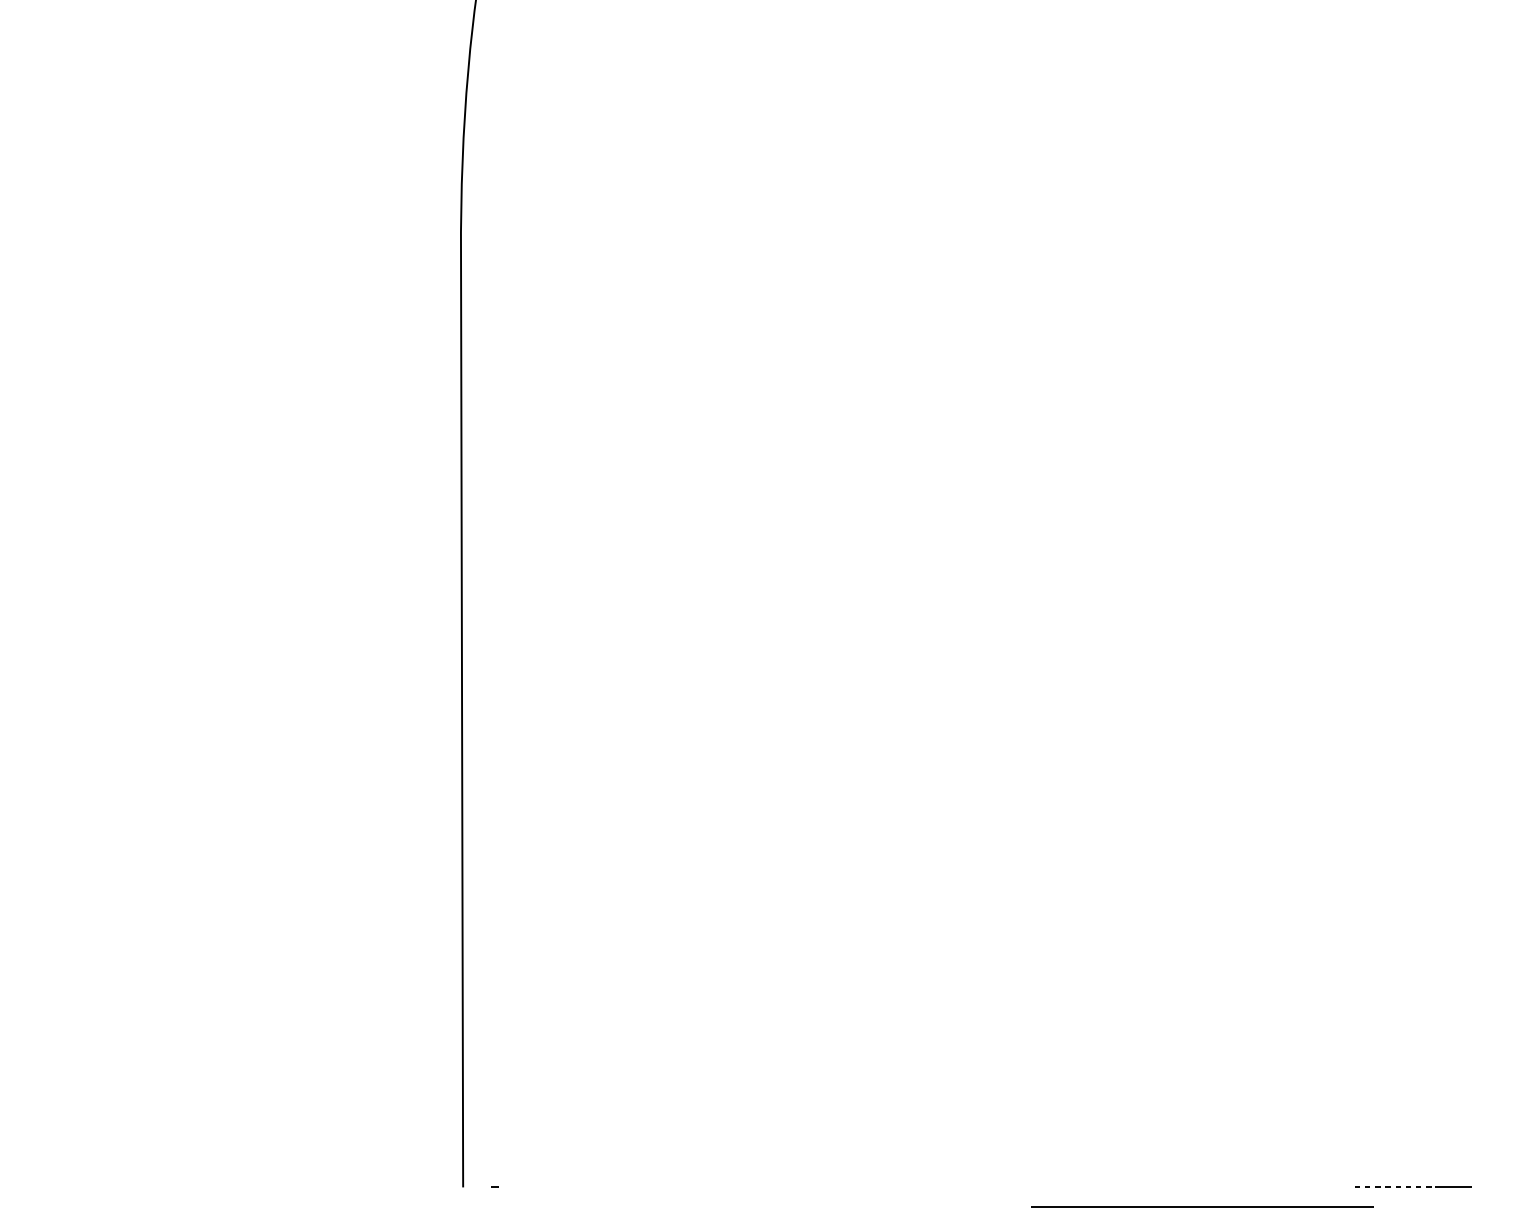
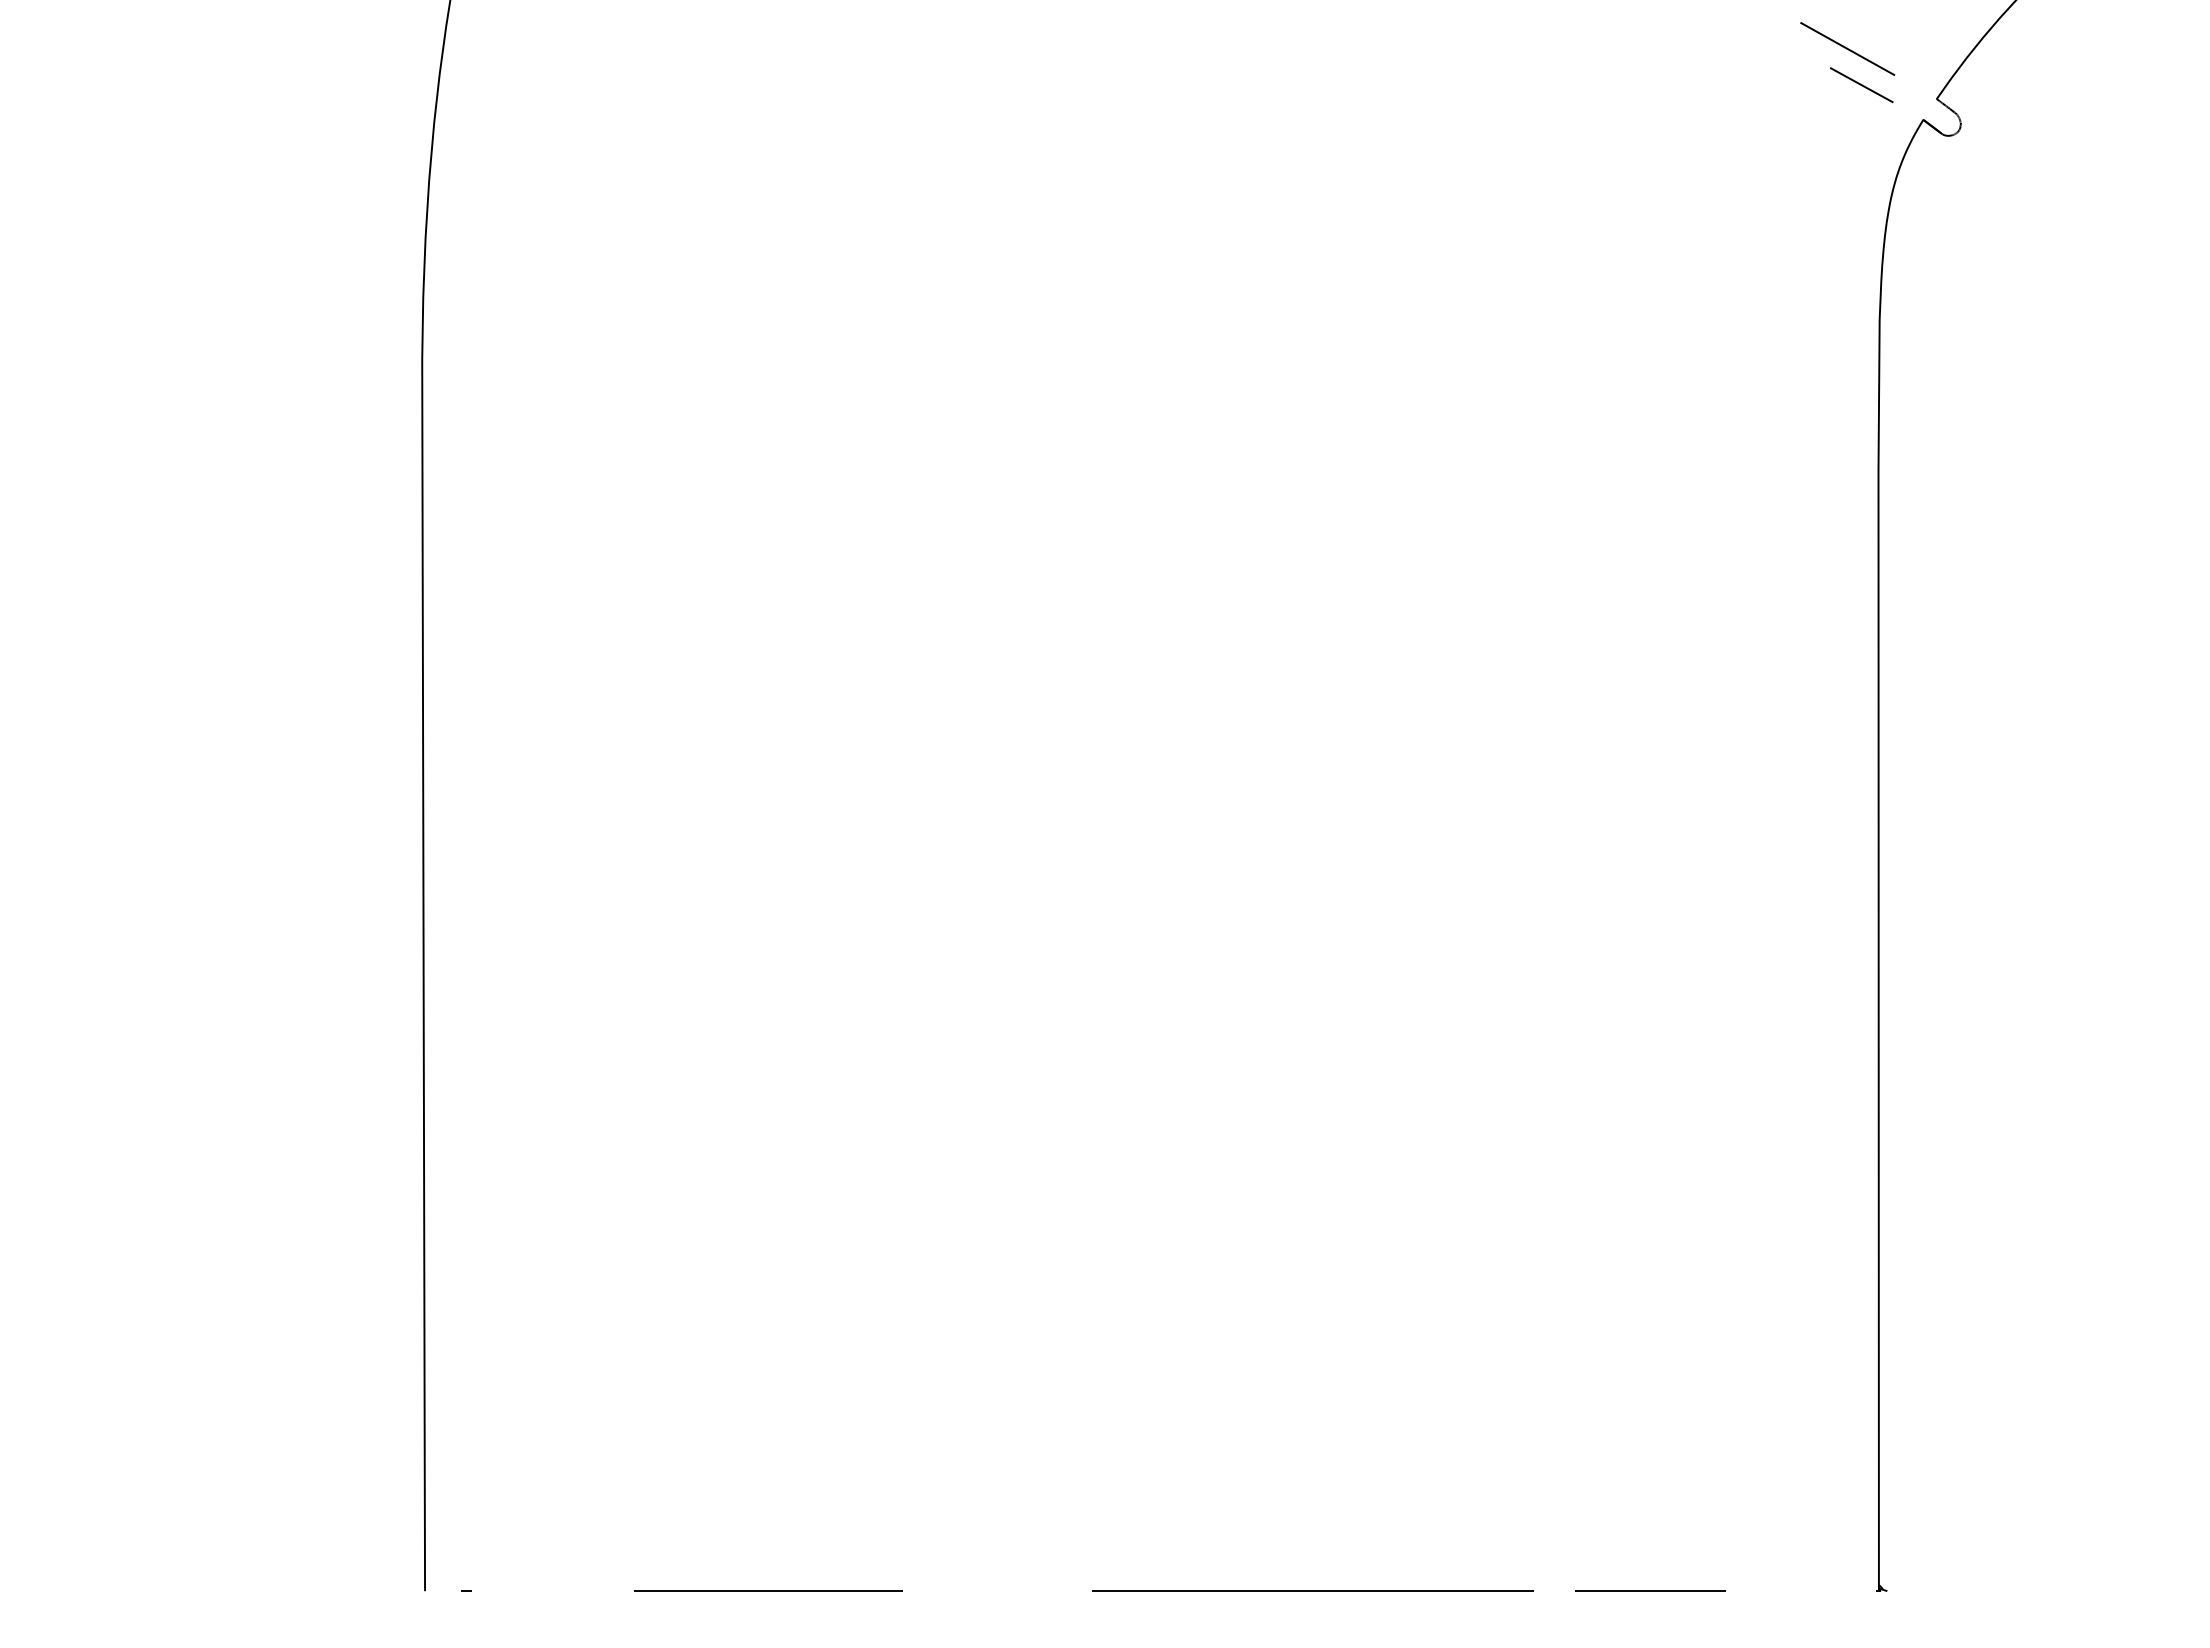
line: (729, 1186) -> (768, 1590), added
line: (1394, 1186) -> (1626, 1590), dashed -> solid
line: (1201, 1206) -> (1312, 1590), moved

